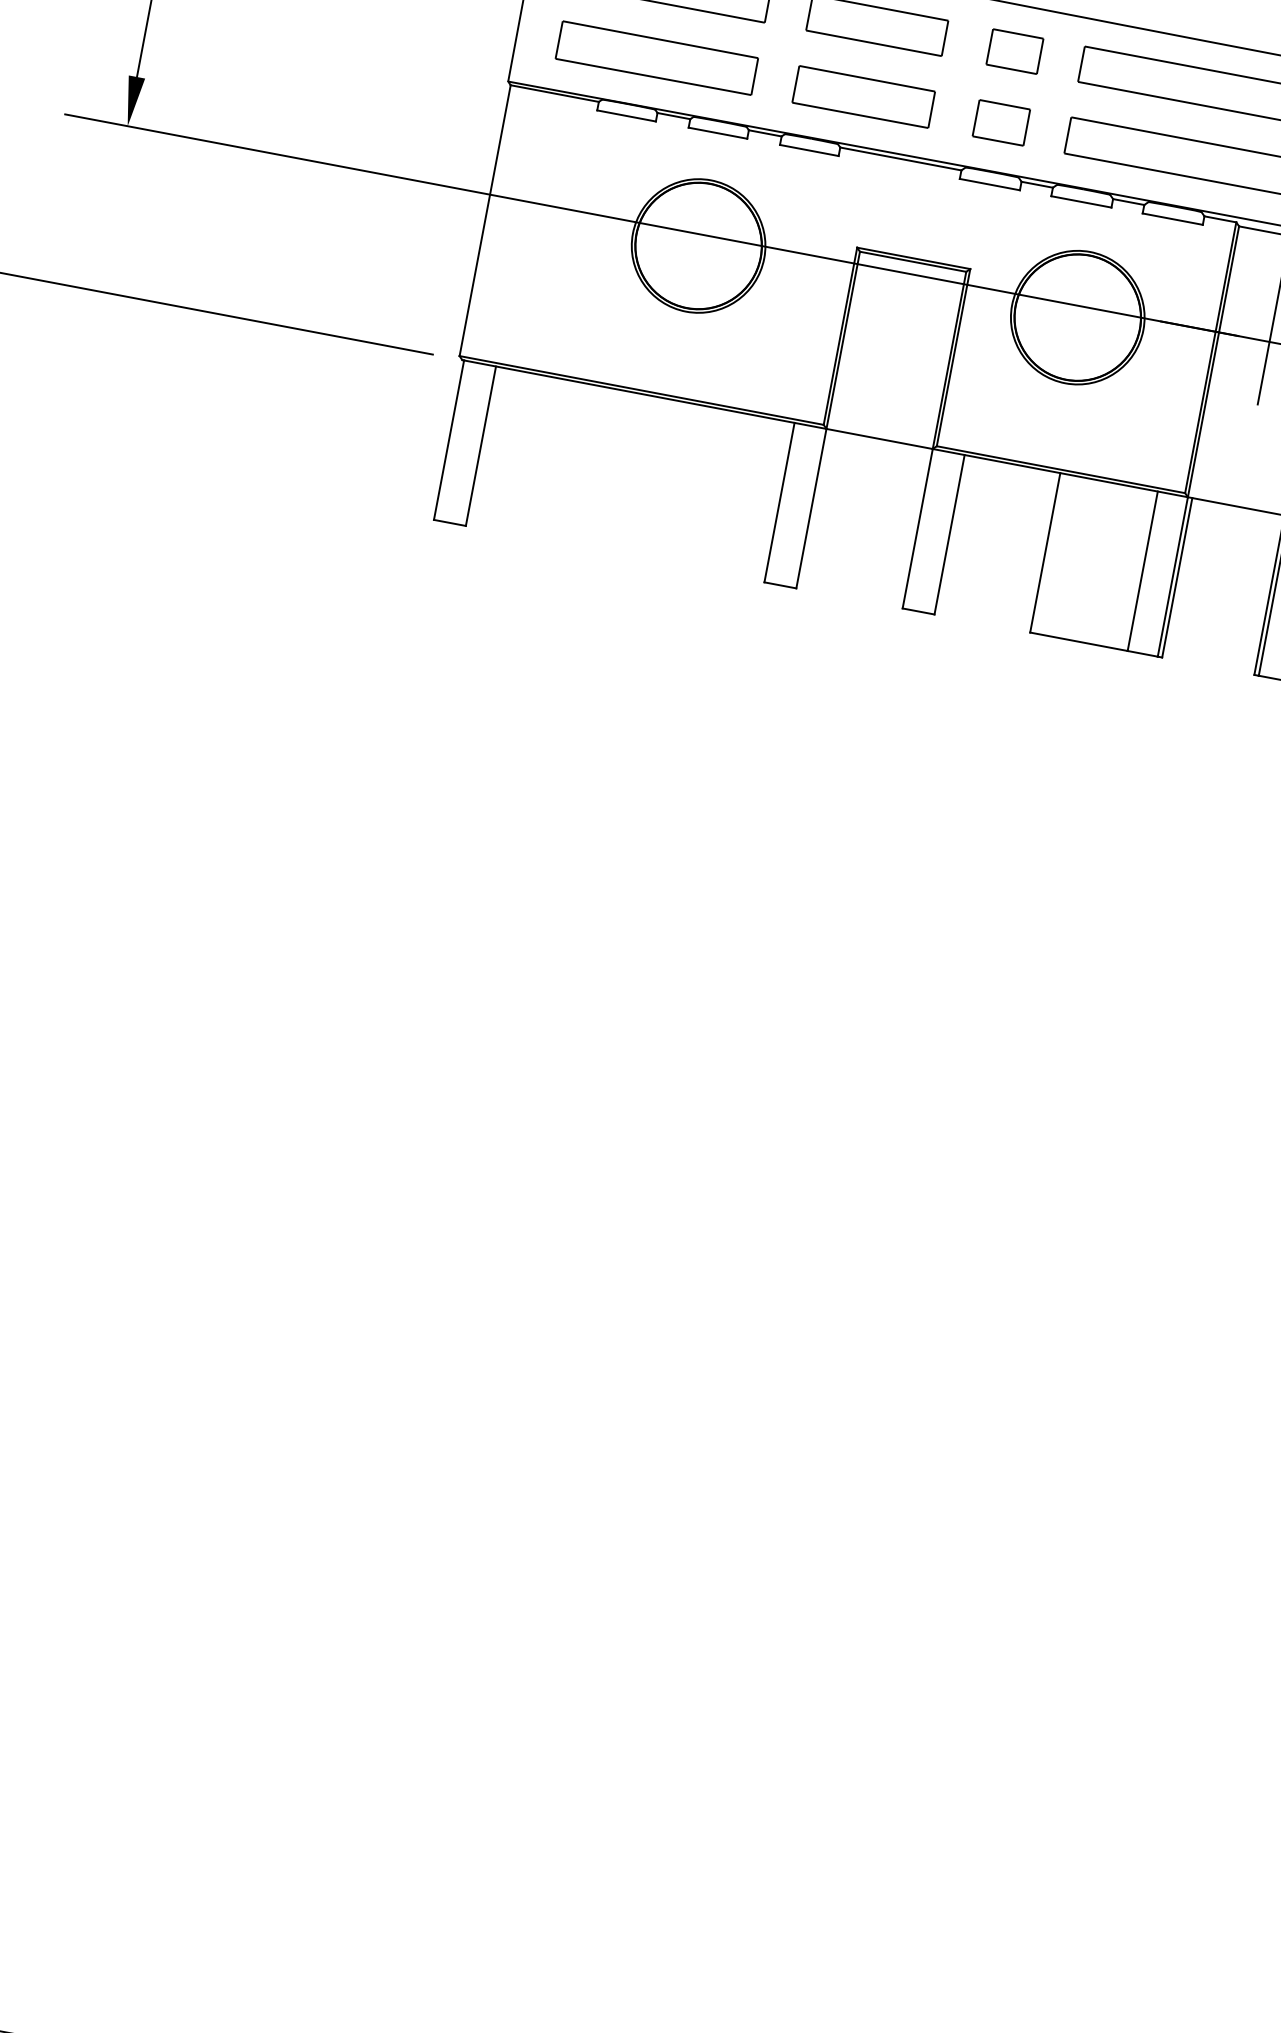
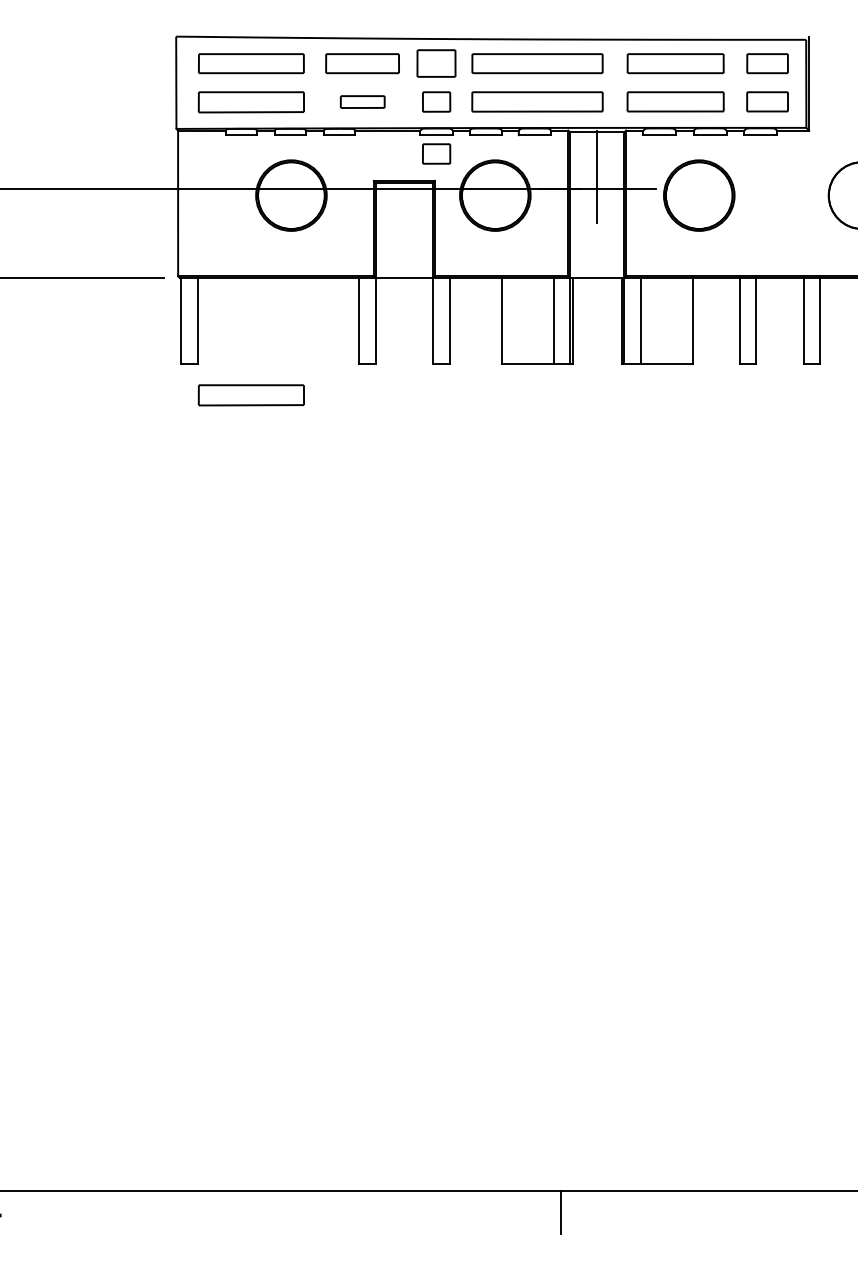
part: (1014, 51) -> (436, 63), size x1.4
part: (863, 95) -> (362, 101), size x0.6
part: (983, 218) -> (436, 153), added
part: (552, 603) -> (250, 395), added

